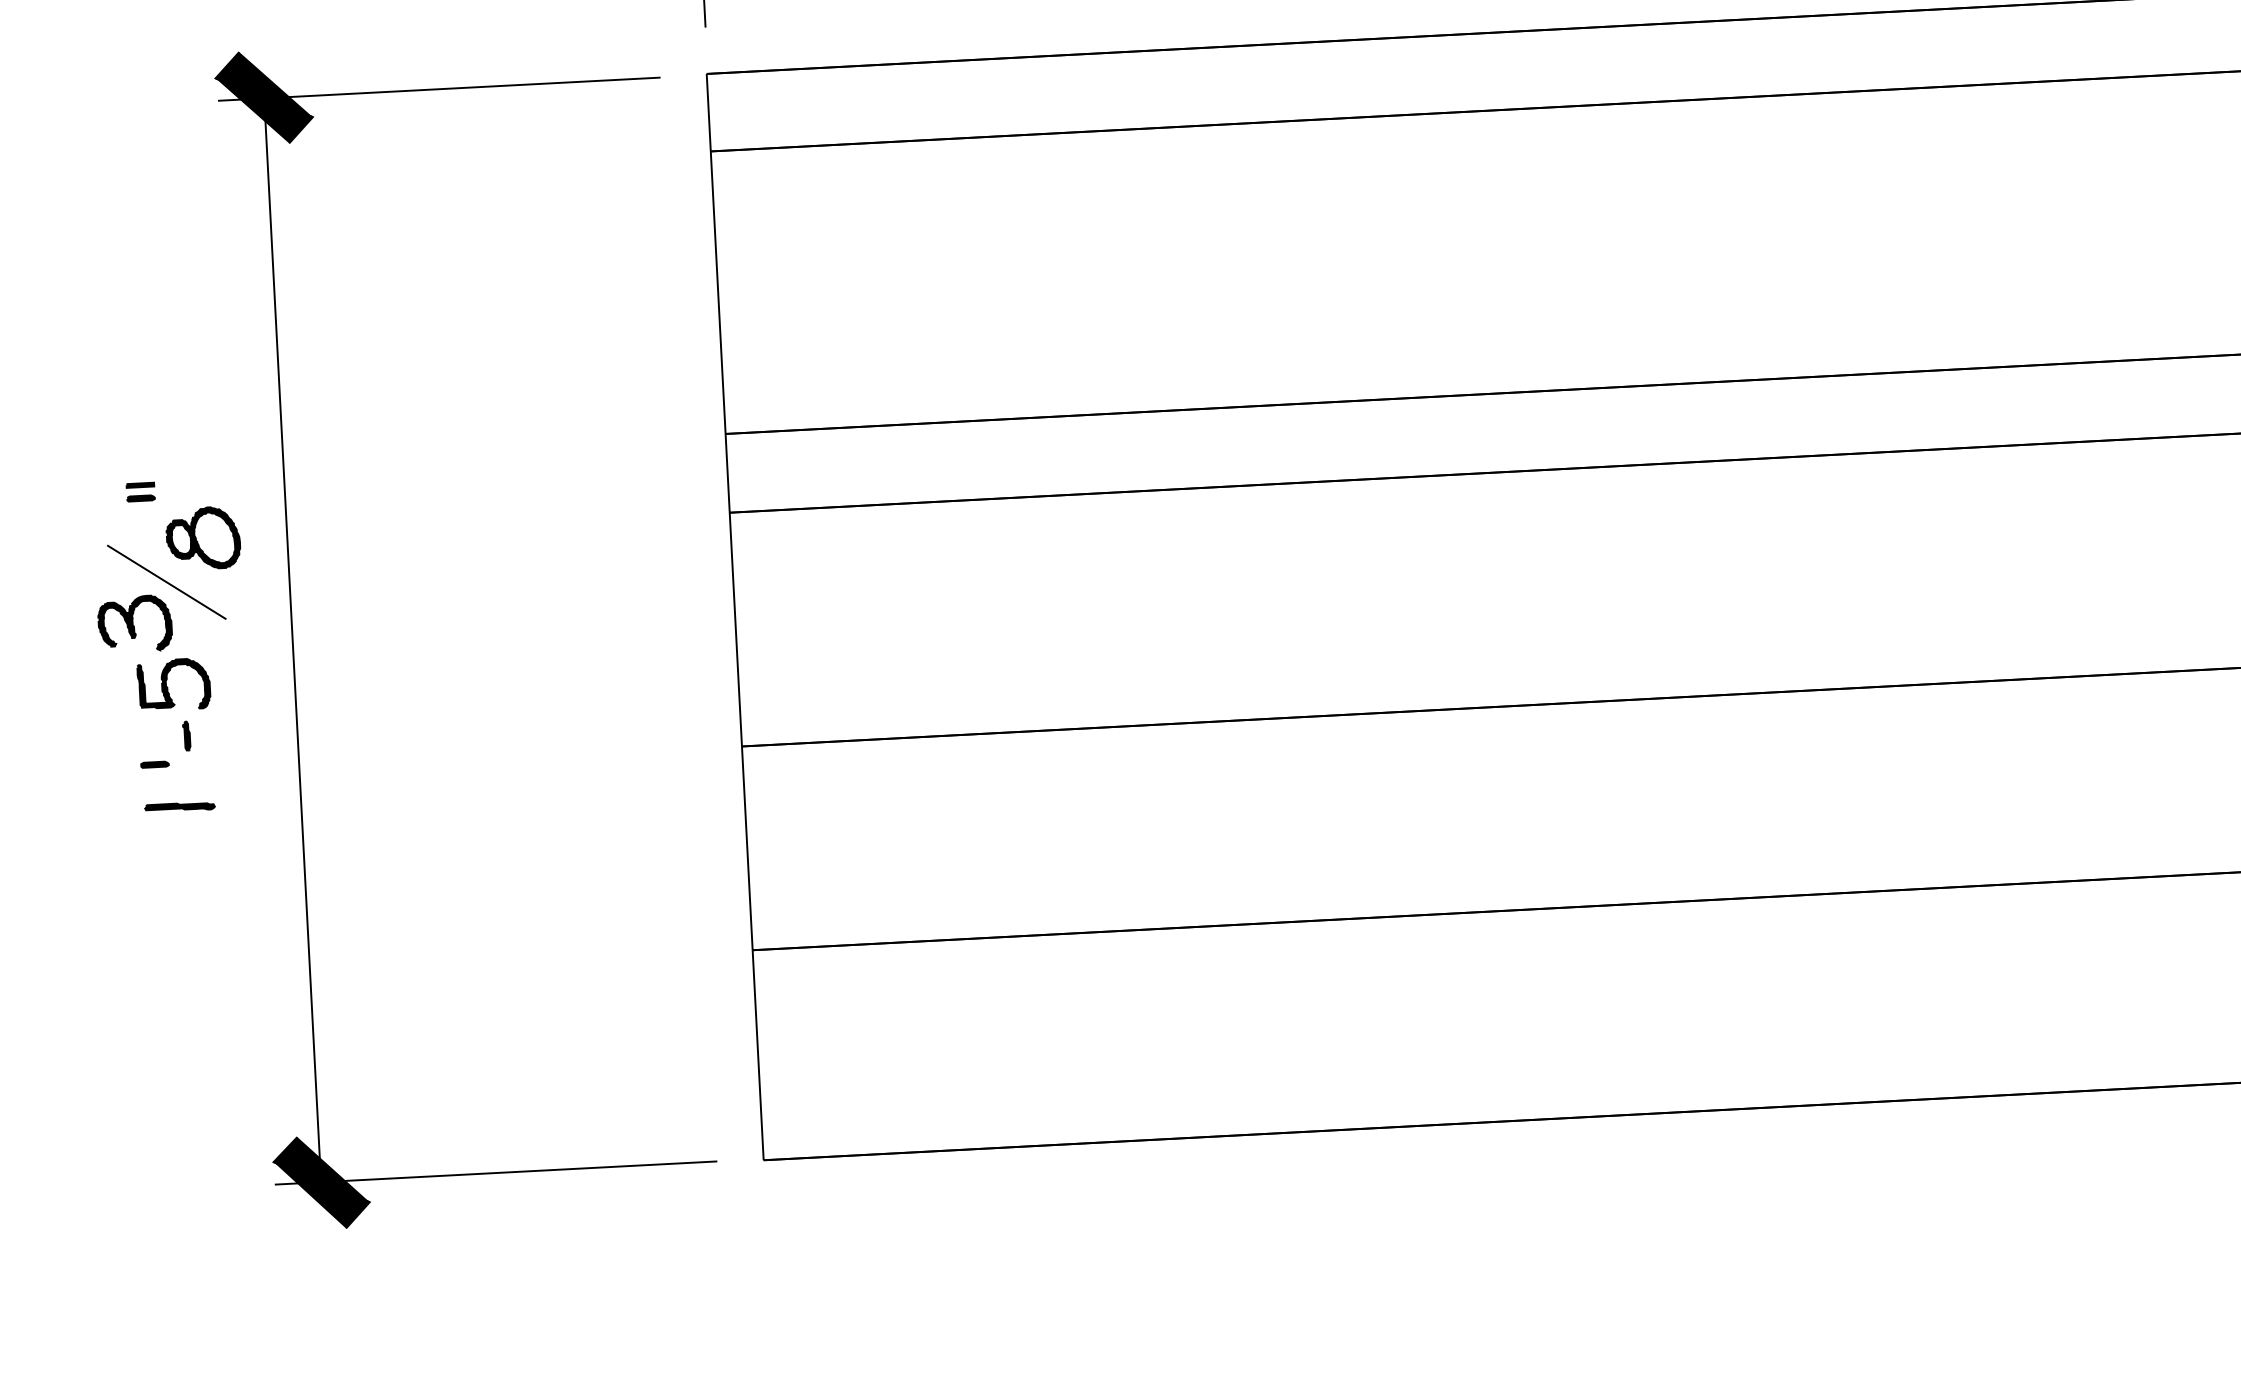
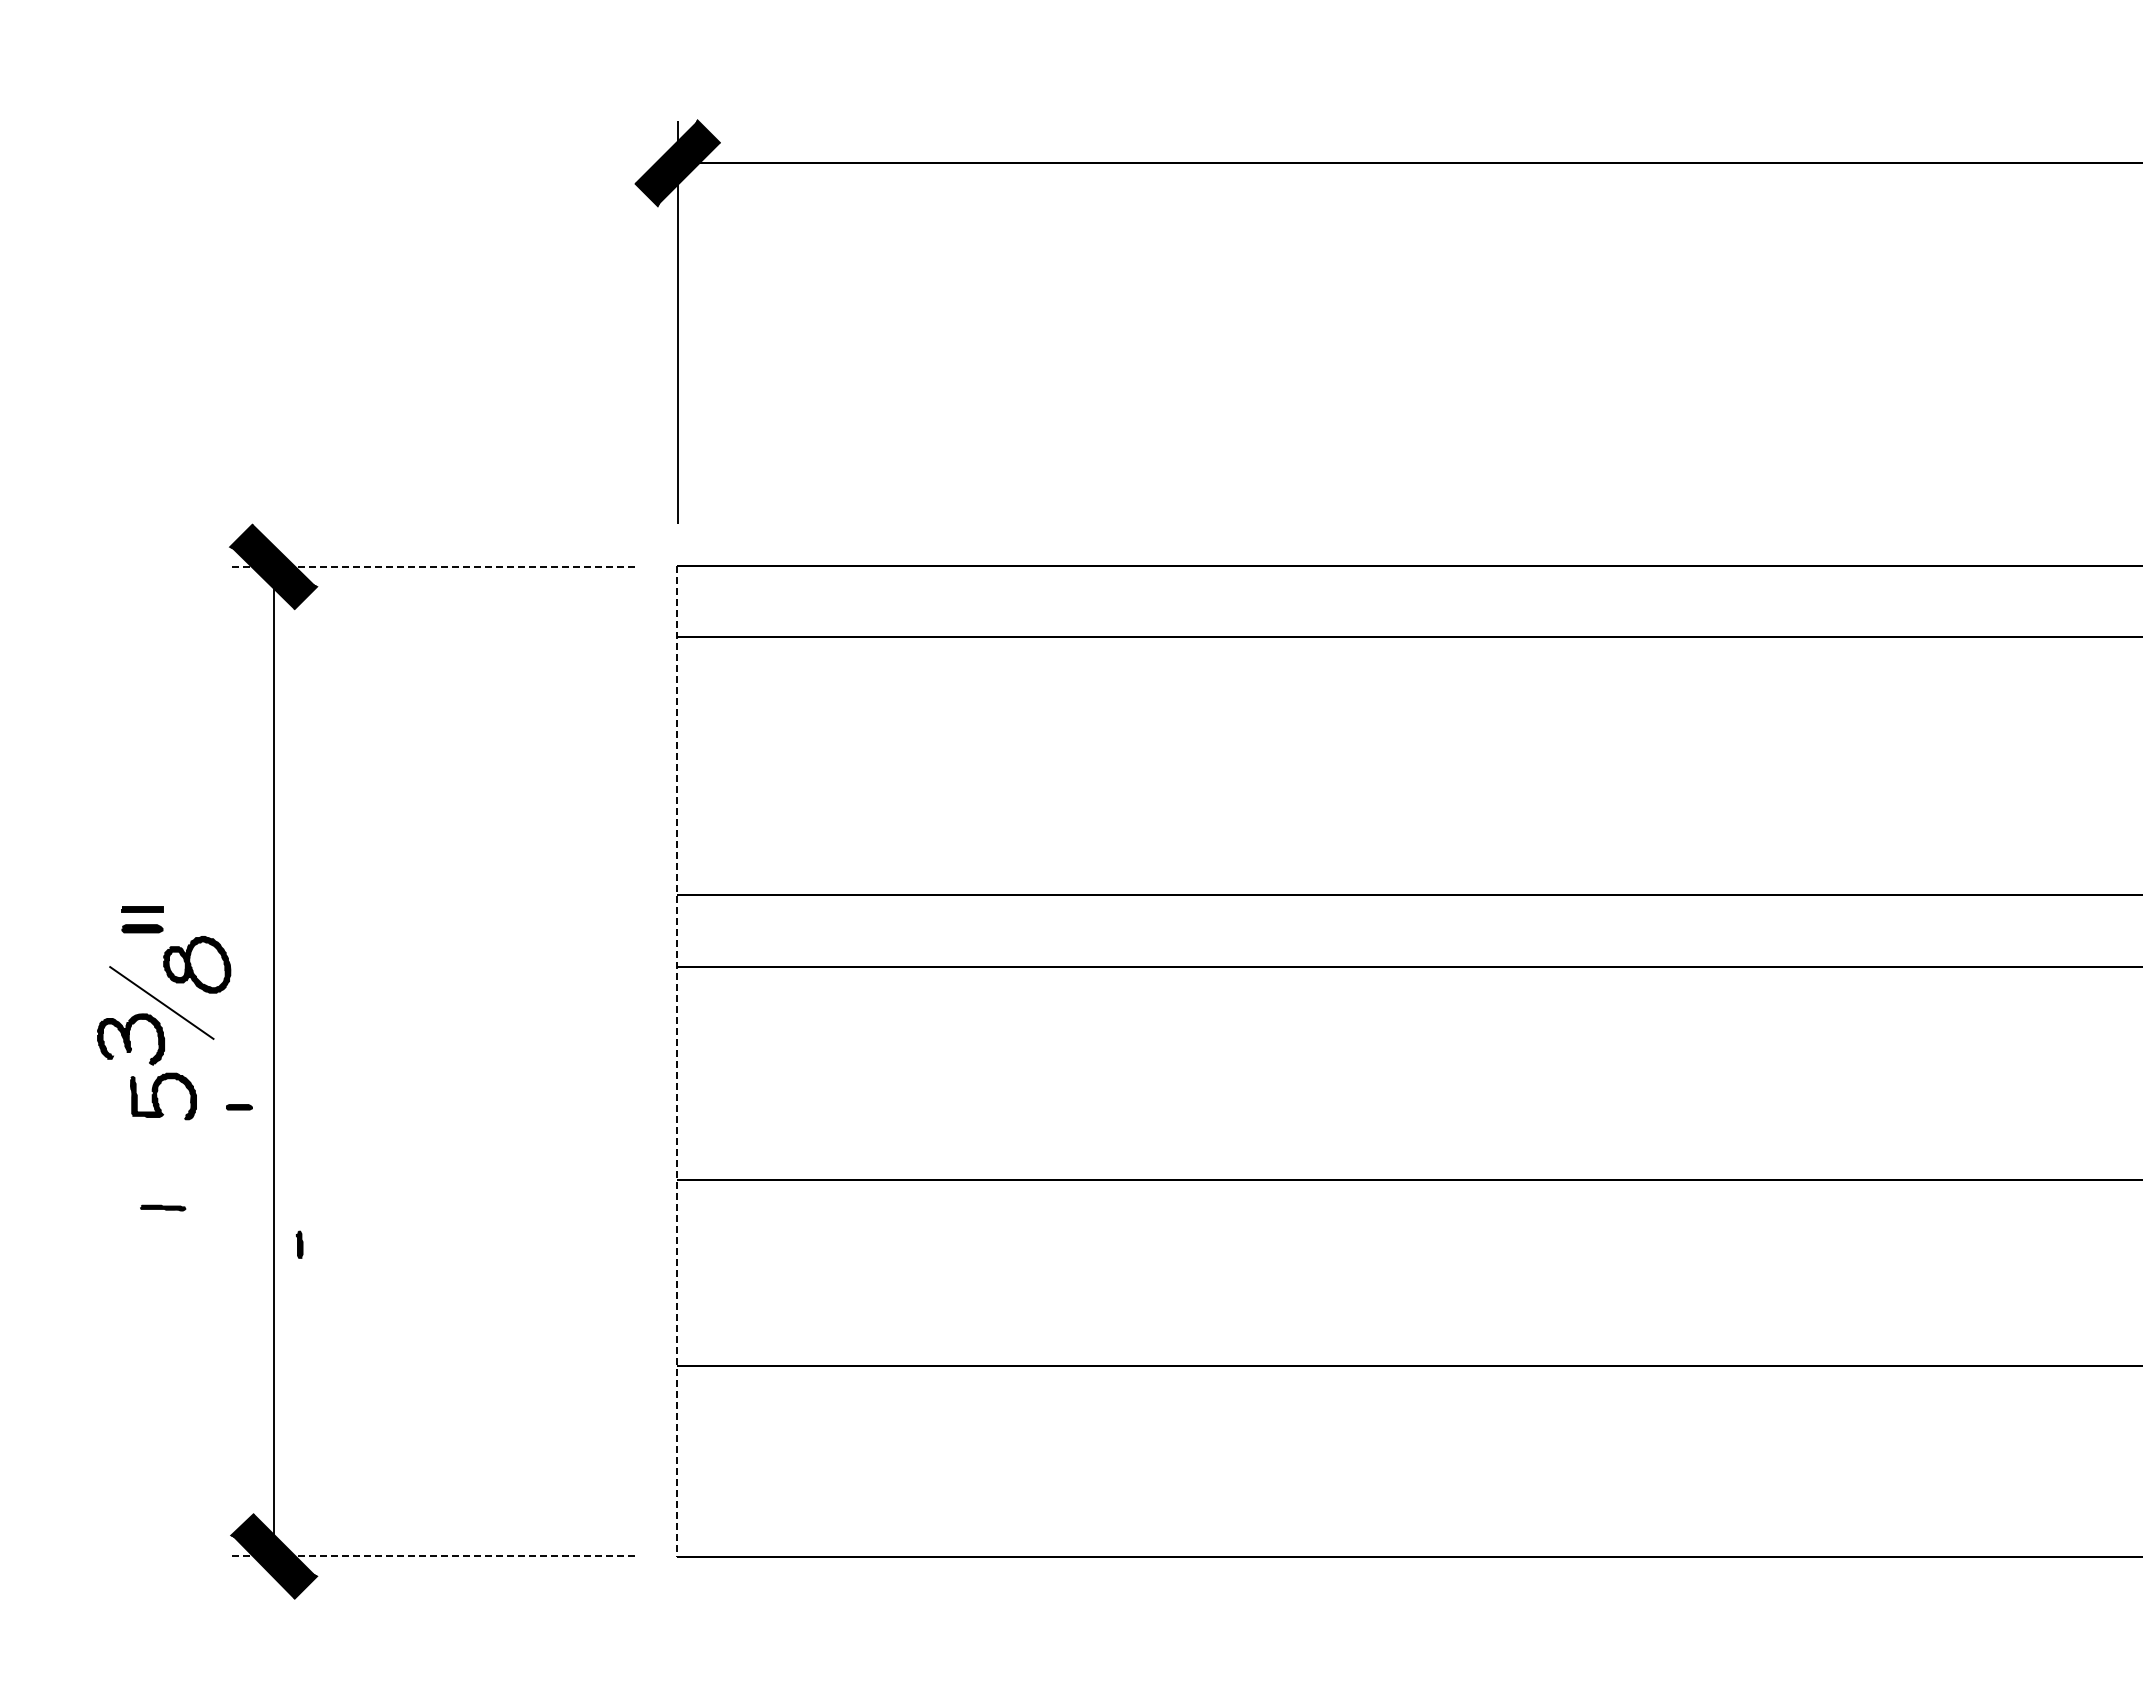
line: (439, 89) -> (433, 567), solid -> dashed
part: (140, 491) -> (142, 919), size x1.6
line: (735, 617) -> (677, 1062), solid -> dashed
part: (186, 735) -> (299, 1244), moved
part: (155, 764) -> (239, 1107), moved
part: (179, 806) -> (162, 1207), size x0.7
line: (496, 1172) -> (433, 1555), solid -> dashed

